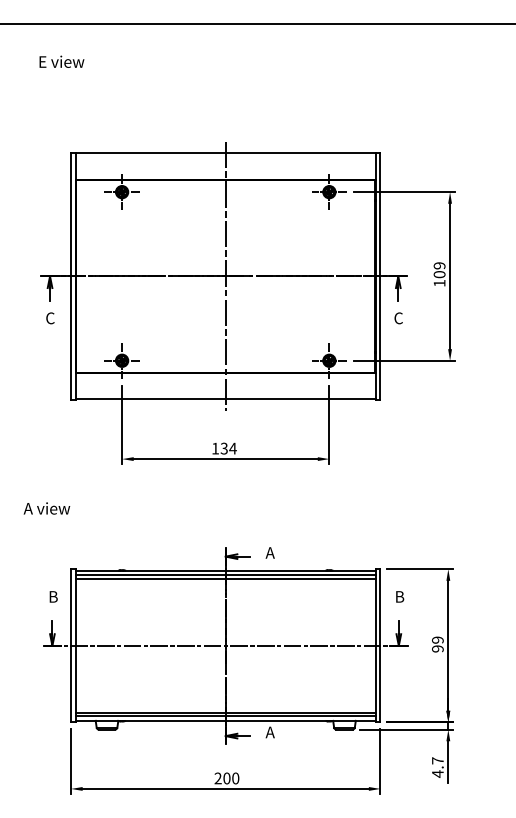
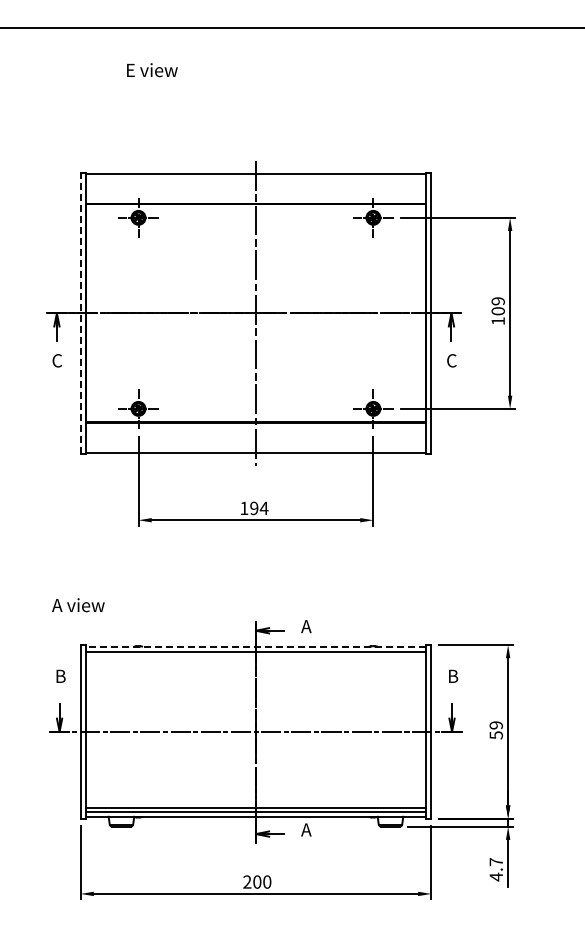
text: (62, 62) -> (152, 70), moved
line: (70, 275) -> (80, 312), solid -> dashed
text: (224, 448) -> (254, 508), 134 -> 194
text: (47, 508) -> (78, 605), moved
line: (225, 570) -> (255, 646), solid -> dashed
line: (225, 578) -> (255, 655), removed
text: (437, 649) -> (495, 735), 99 -> 59

